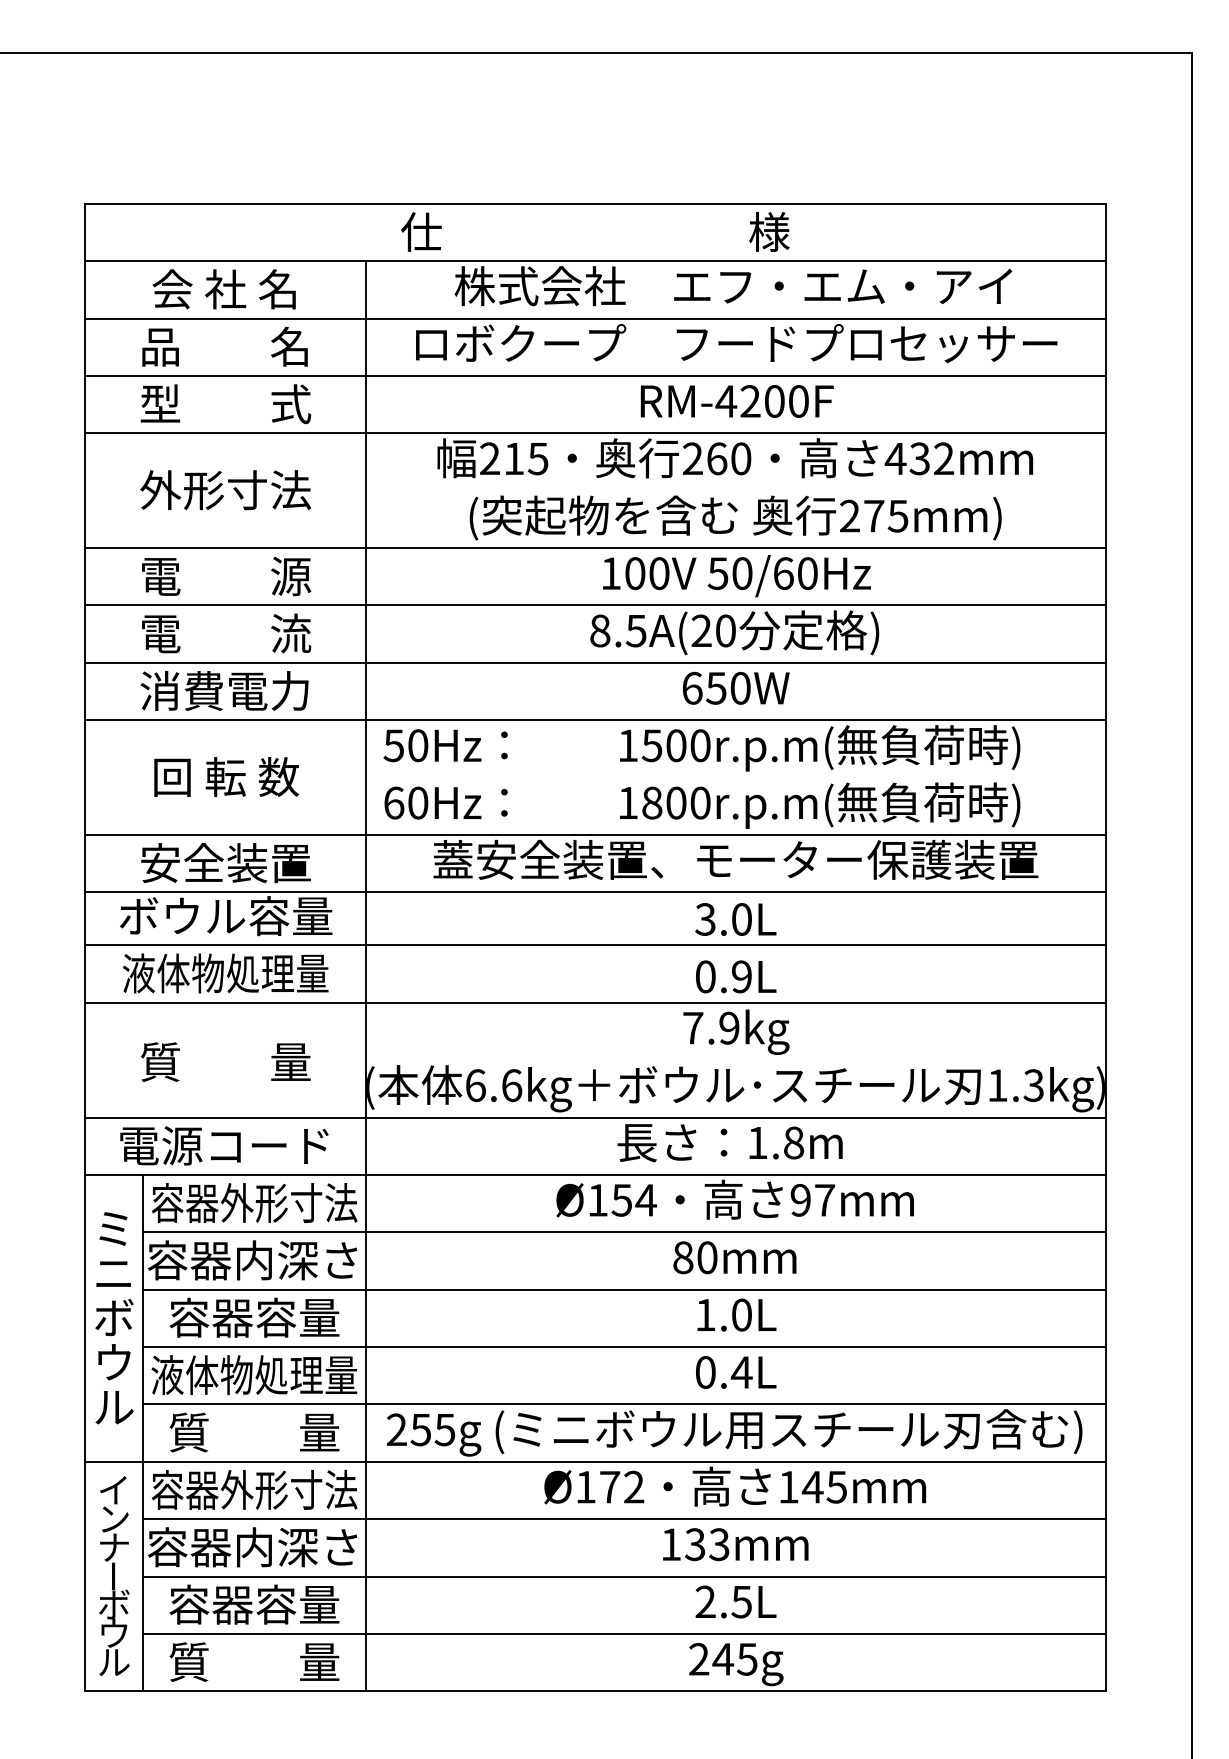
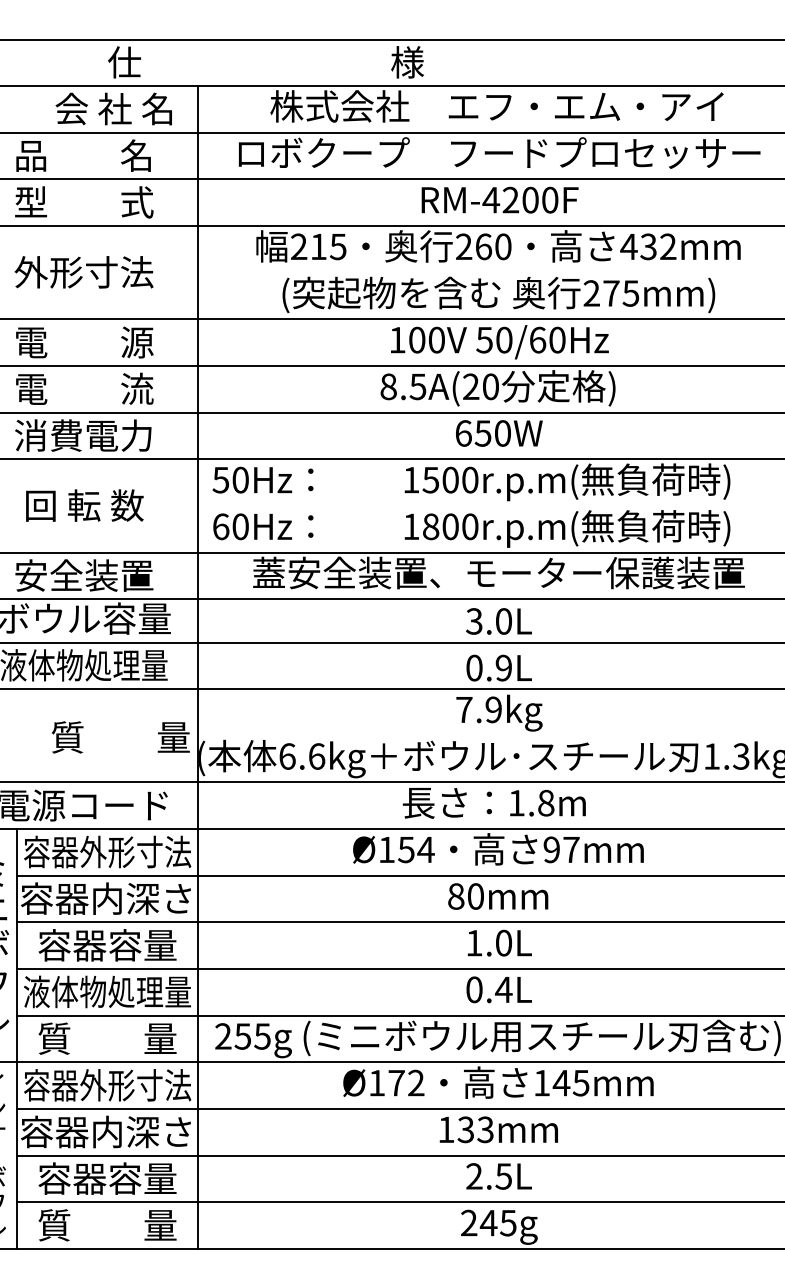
text: (595, 231) -> (266, 61), moved
text: (223, 289) -> (113, 109), moved
text: (225, 1061) -> (120, 736), moved

